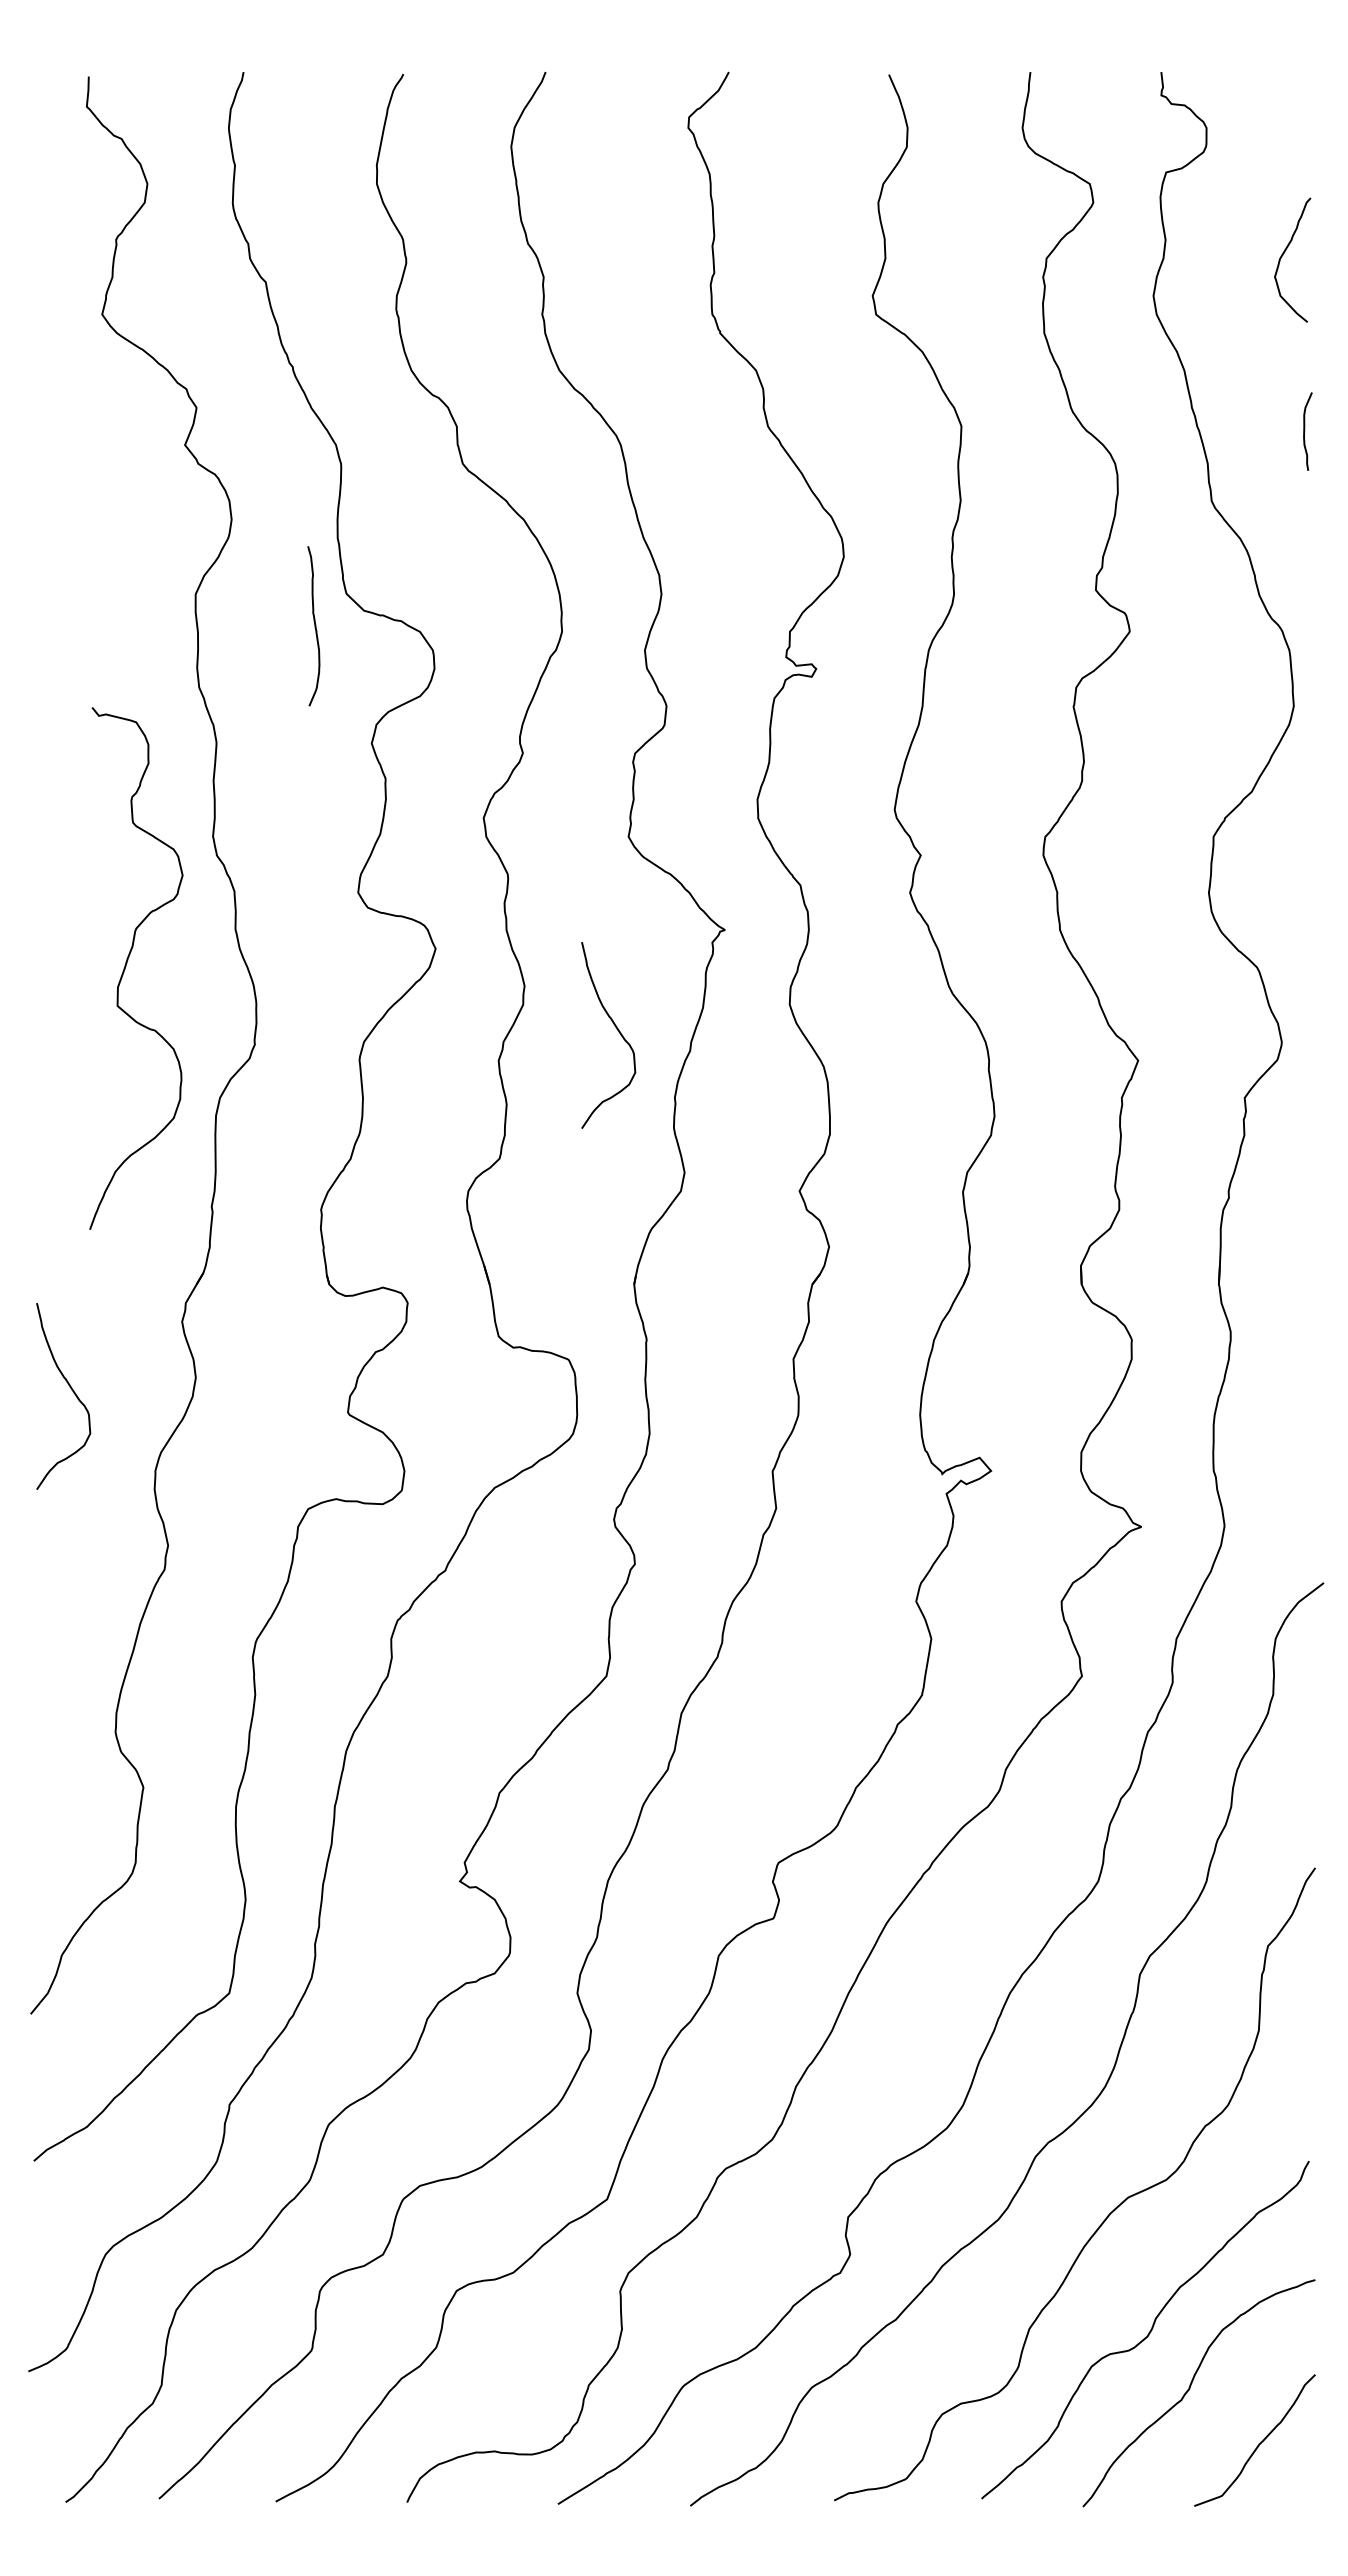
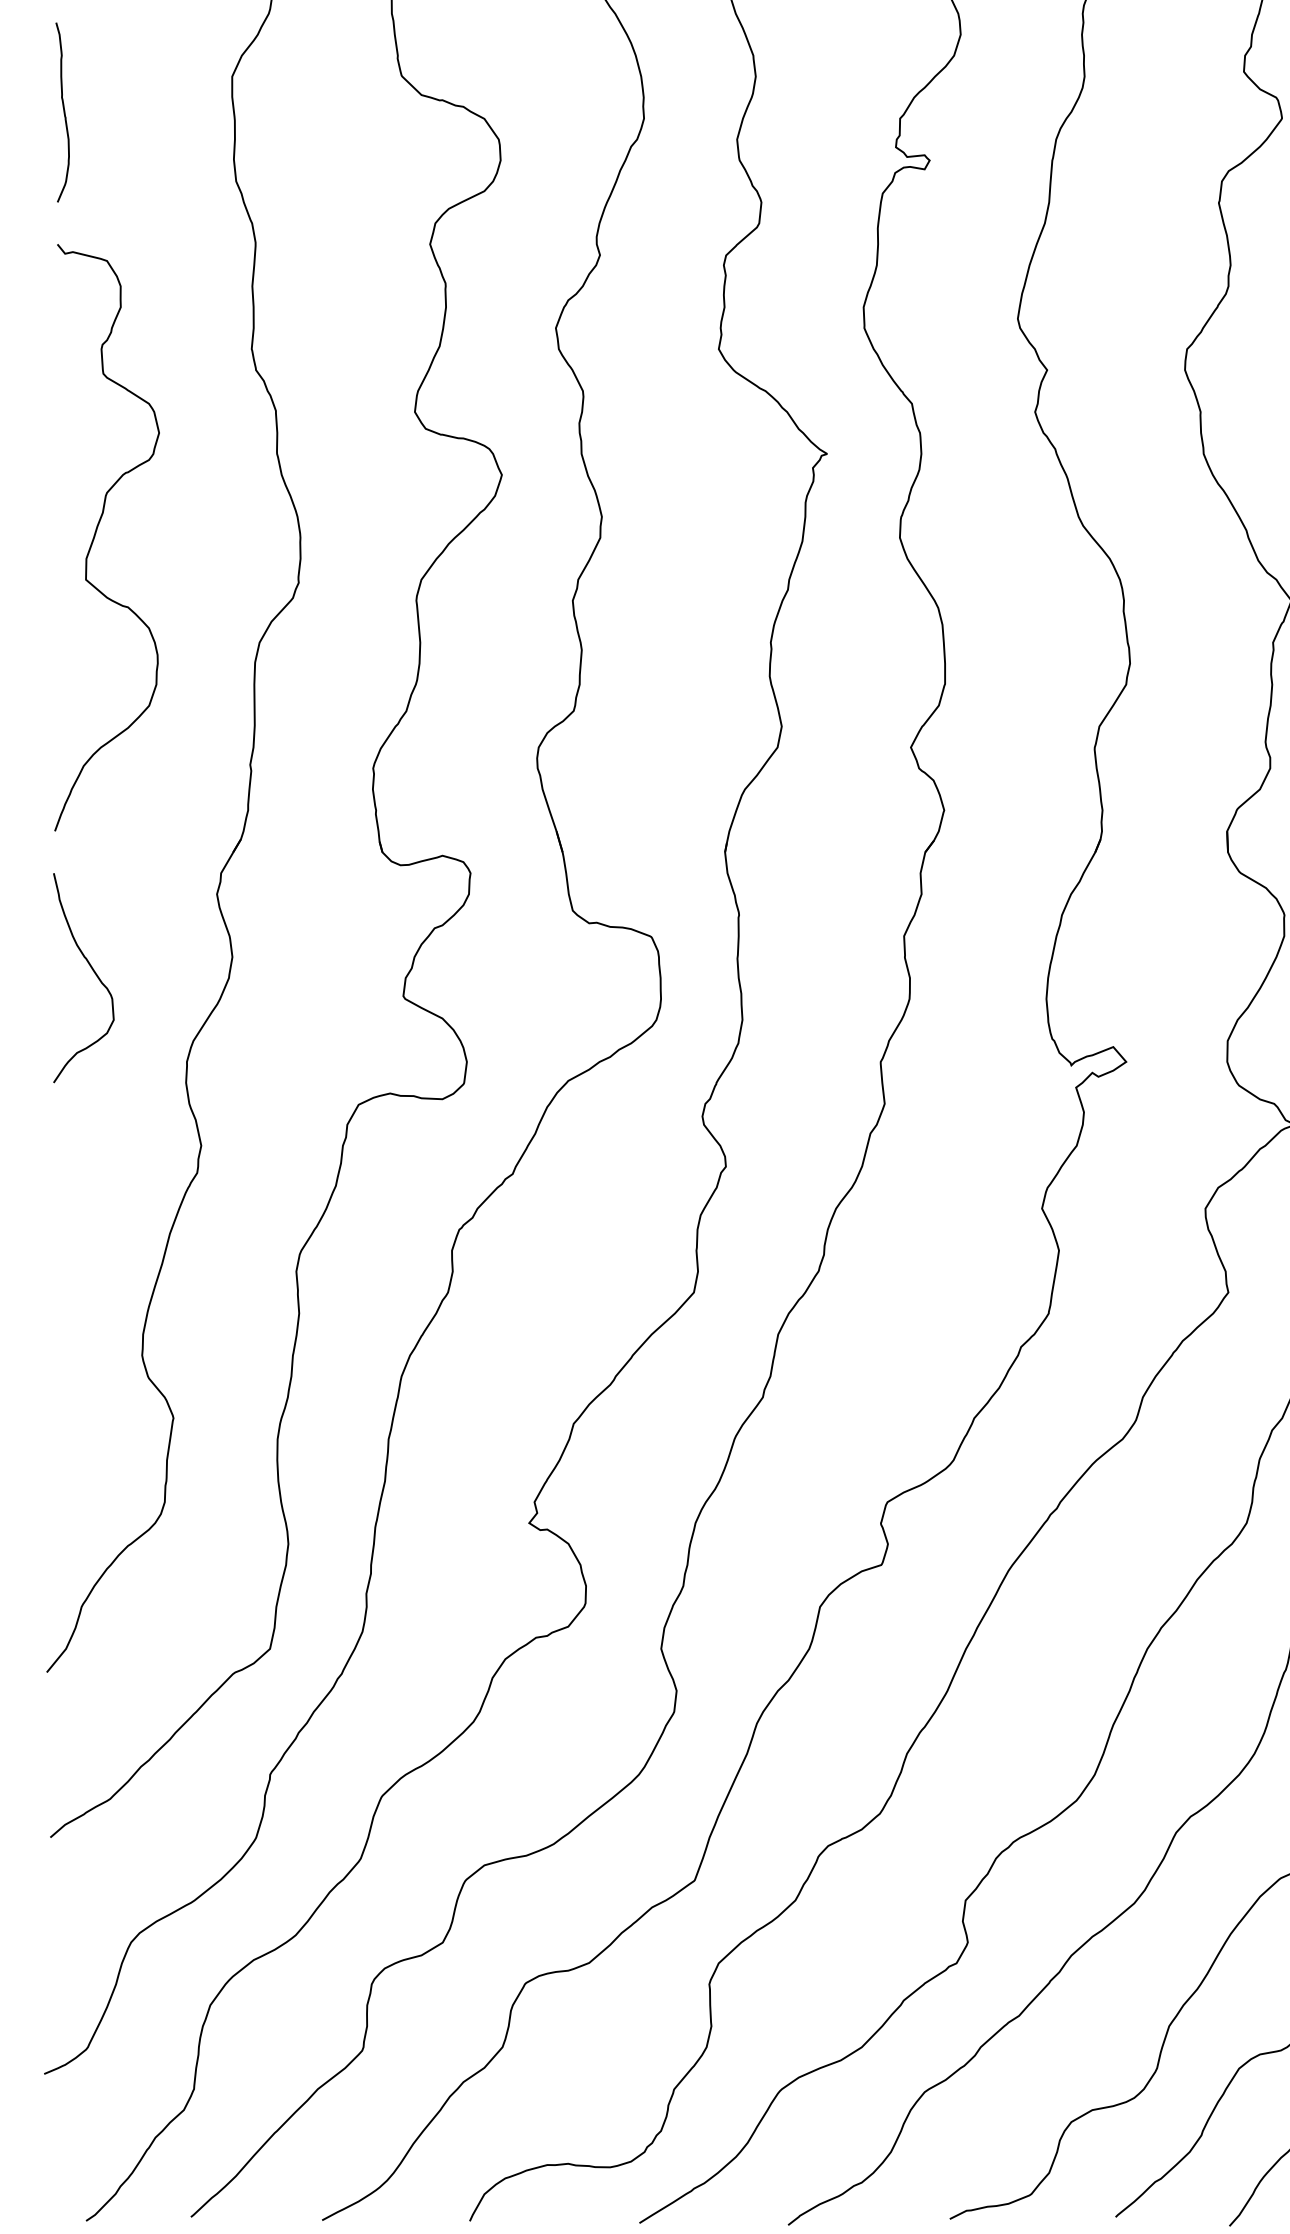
curve: (314, 626) -> (63, 112), moved
curve: (126, 966) -> (96, 535), moved
curve: (616, 1029) -> (705, 565), removed

